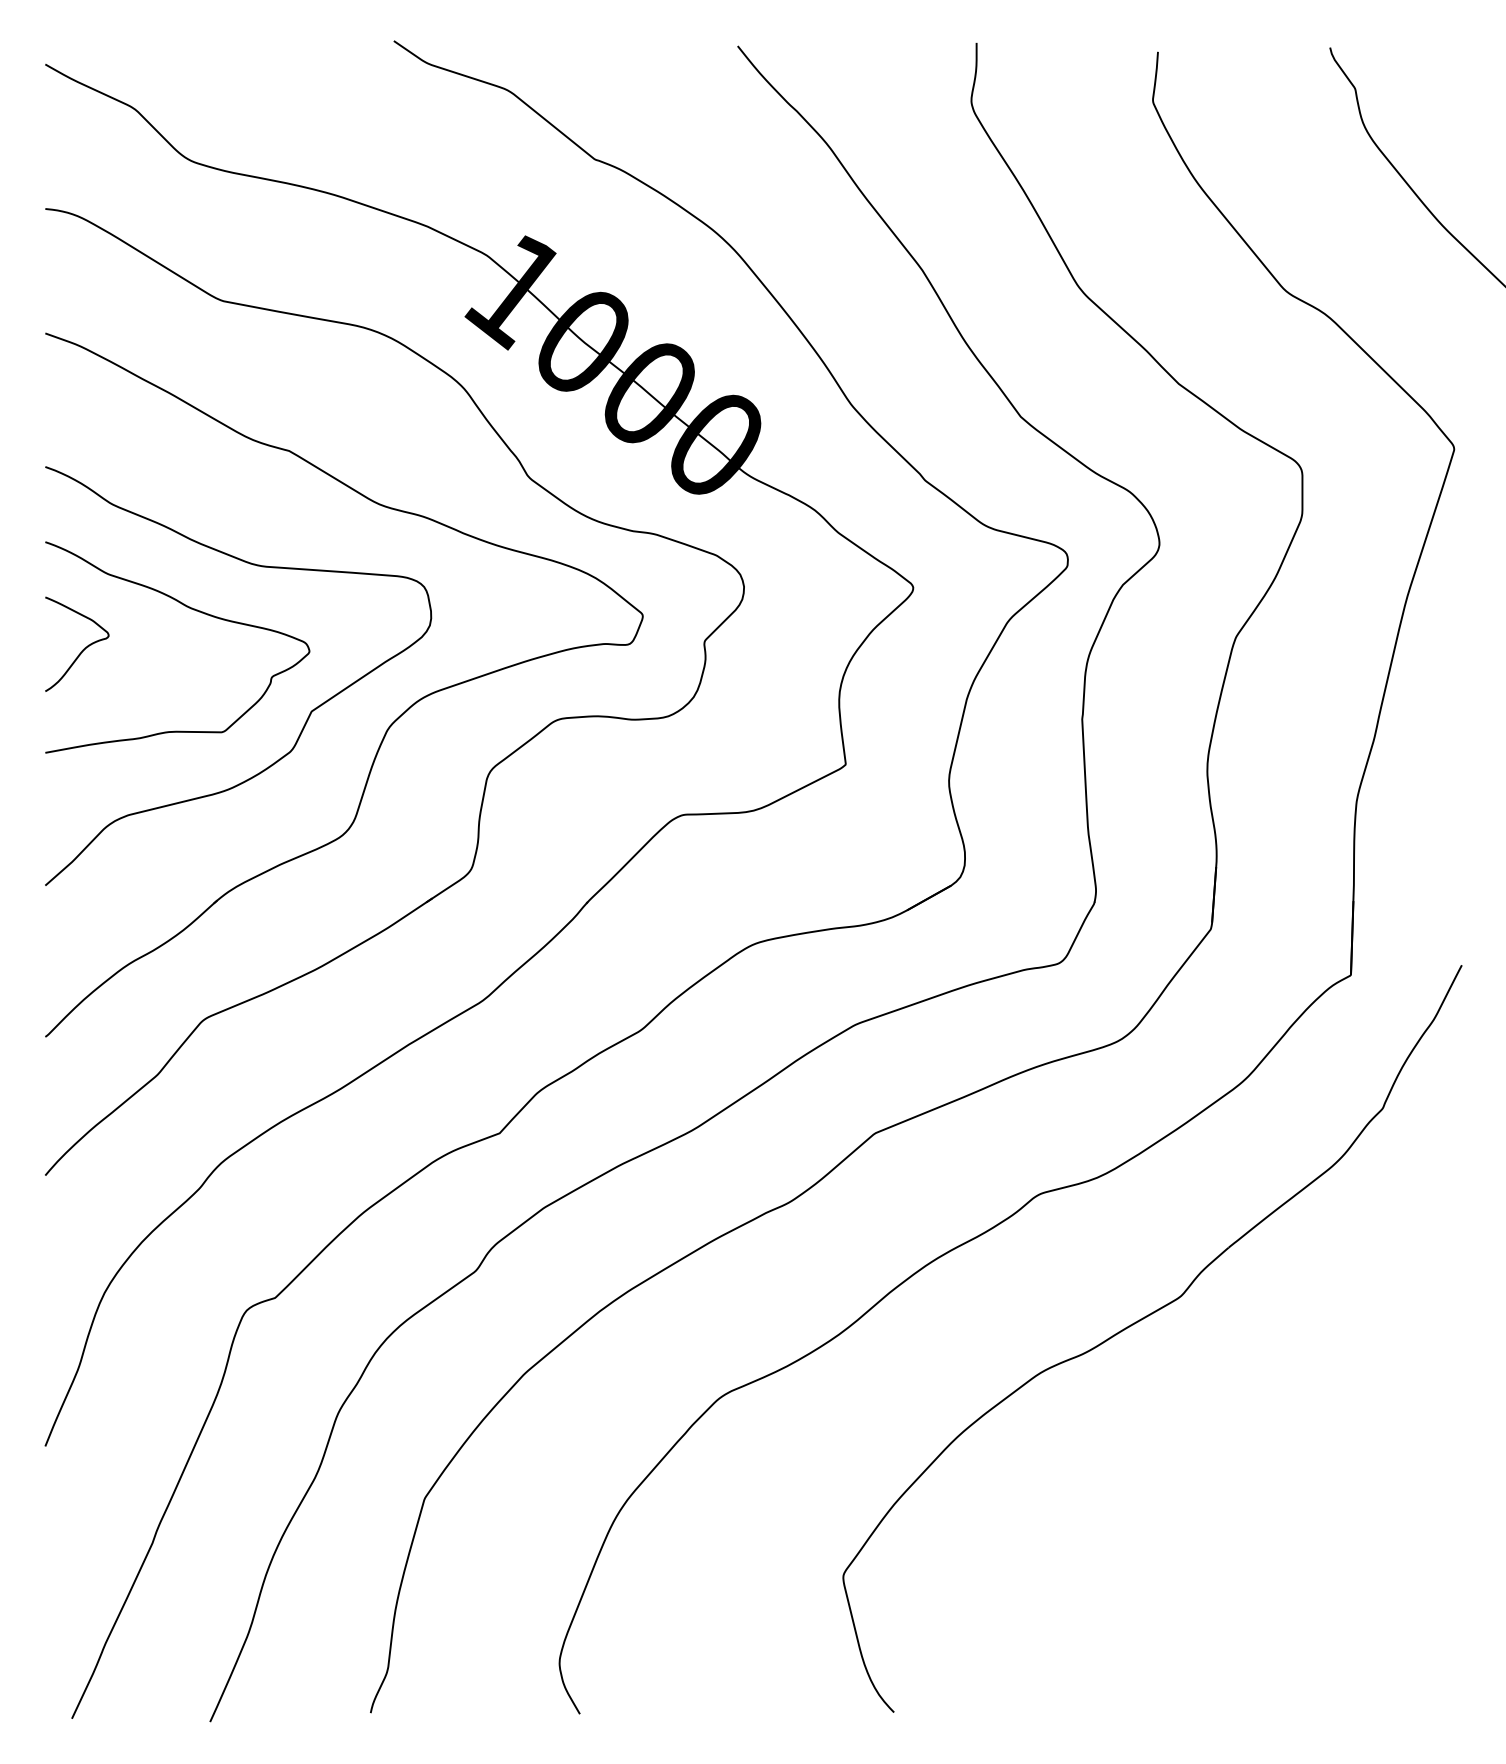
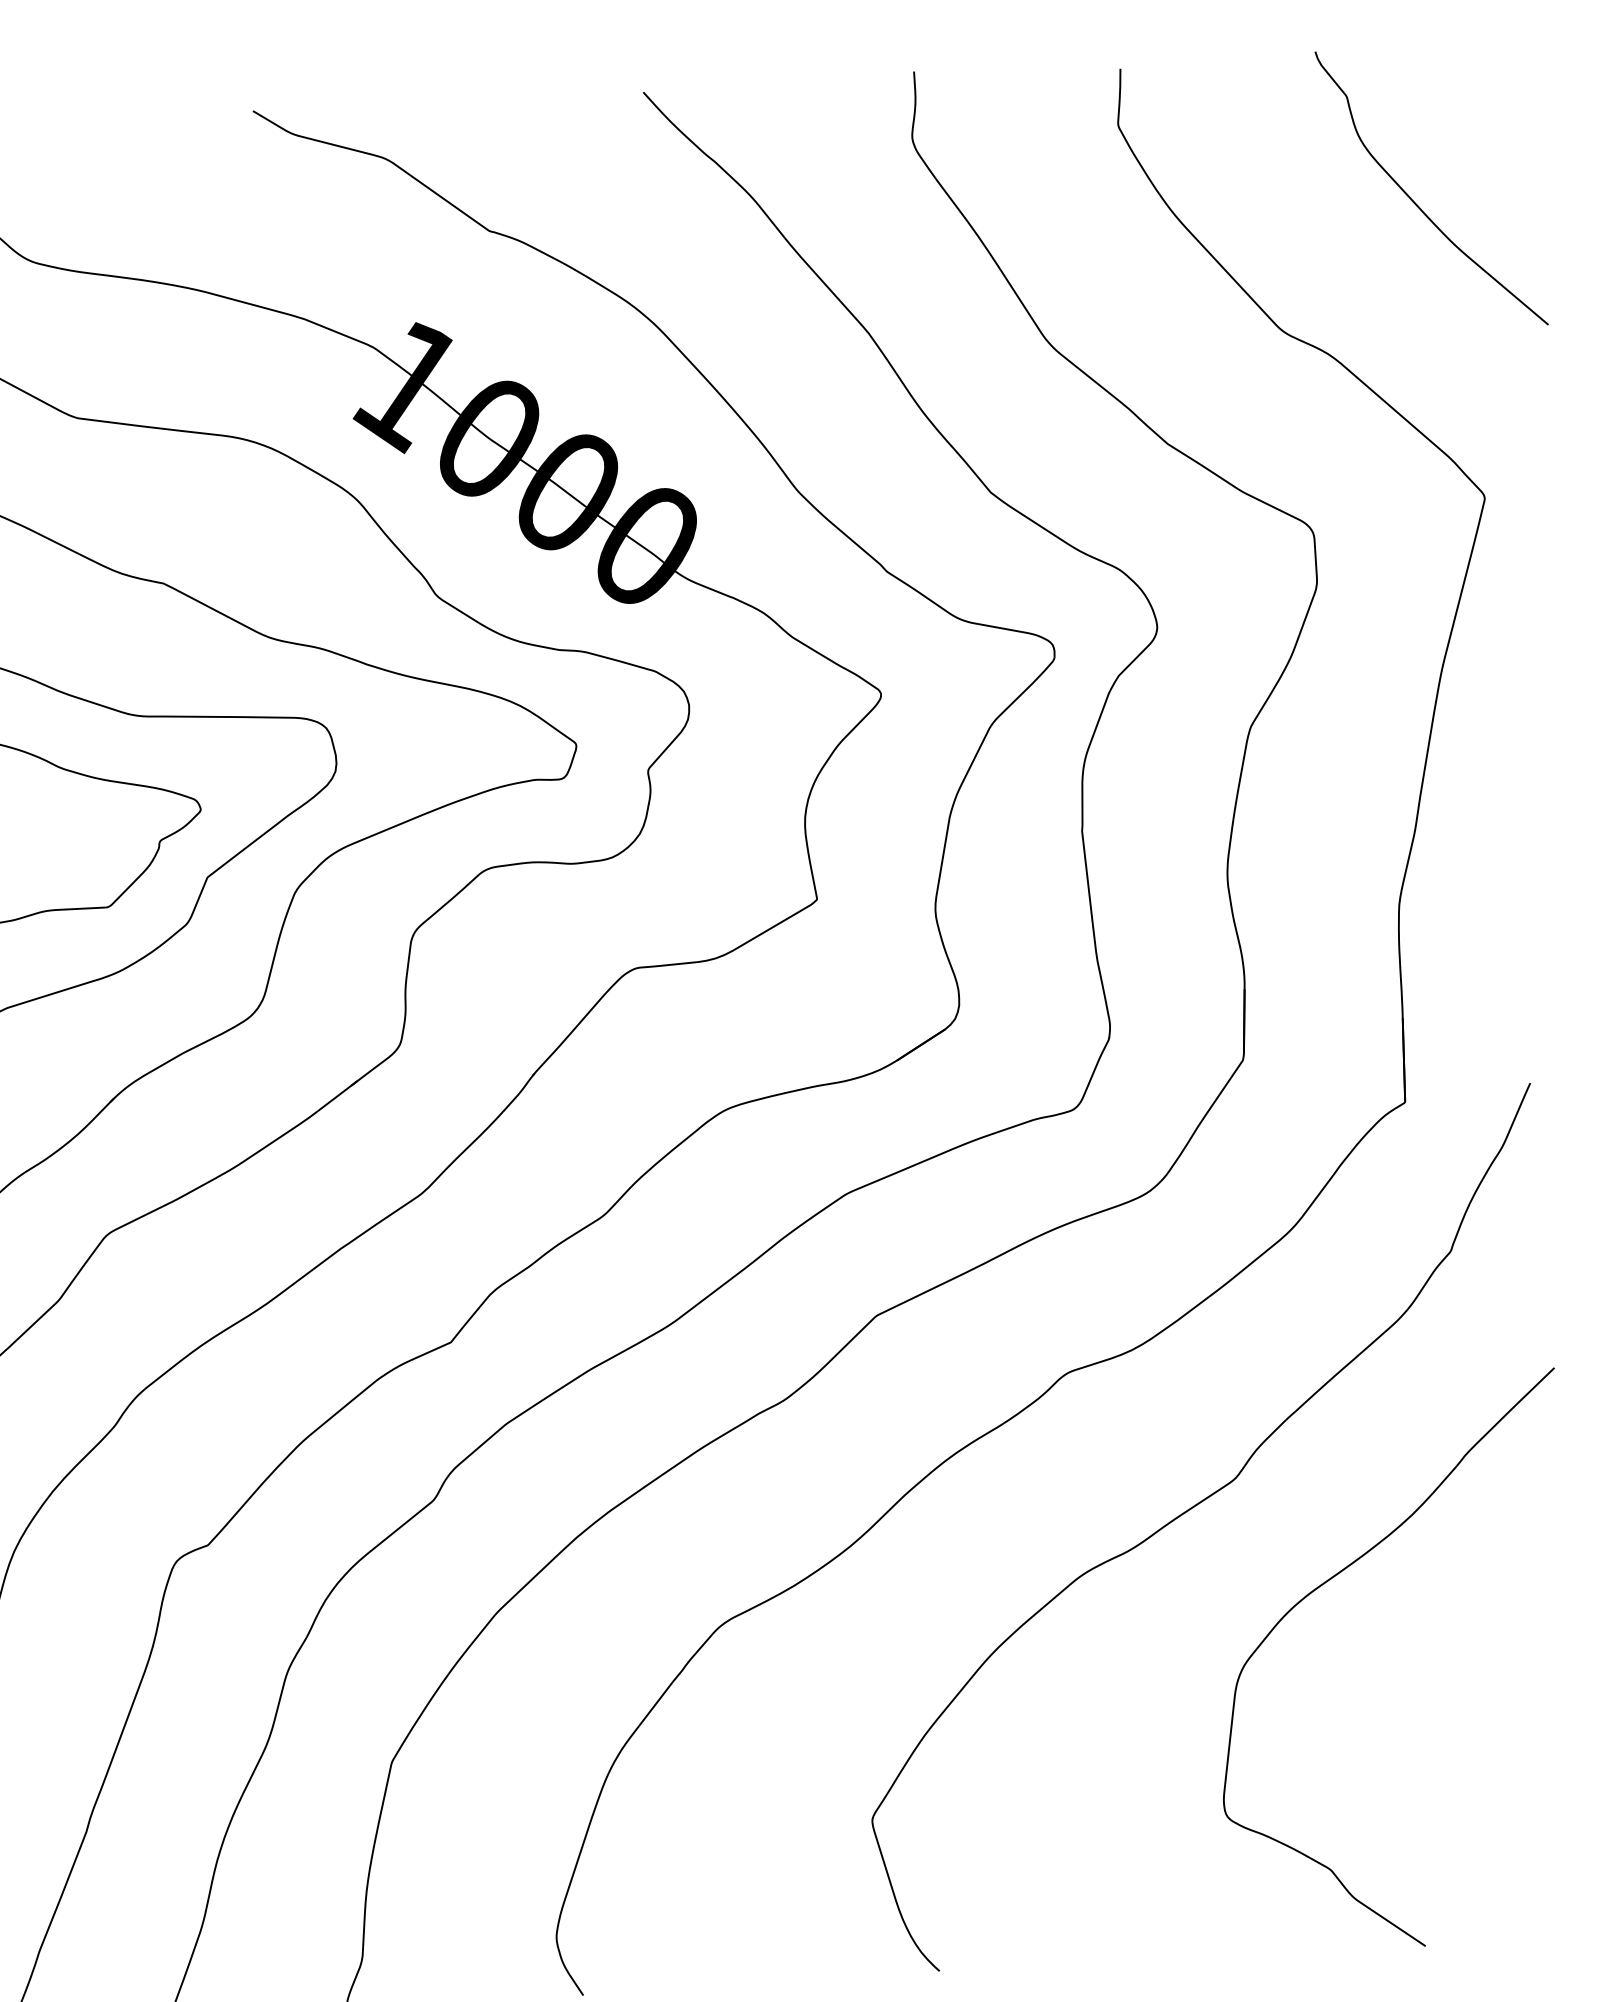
curve: (1261, 1389) -> (1333, 1578), added

